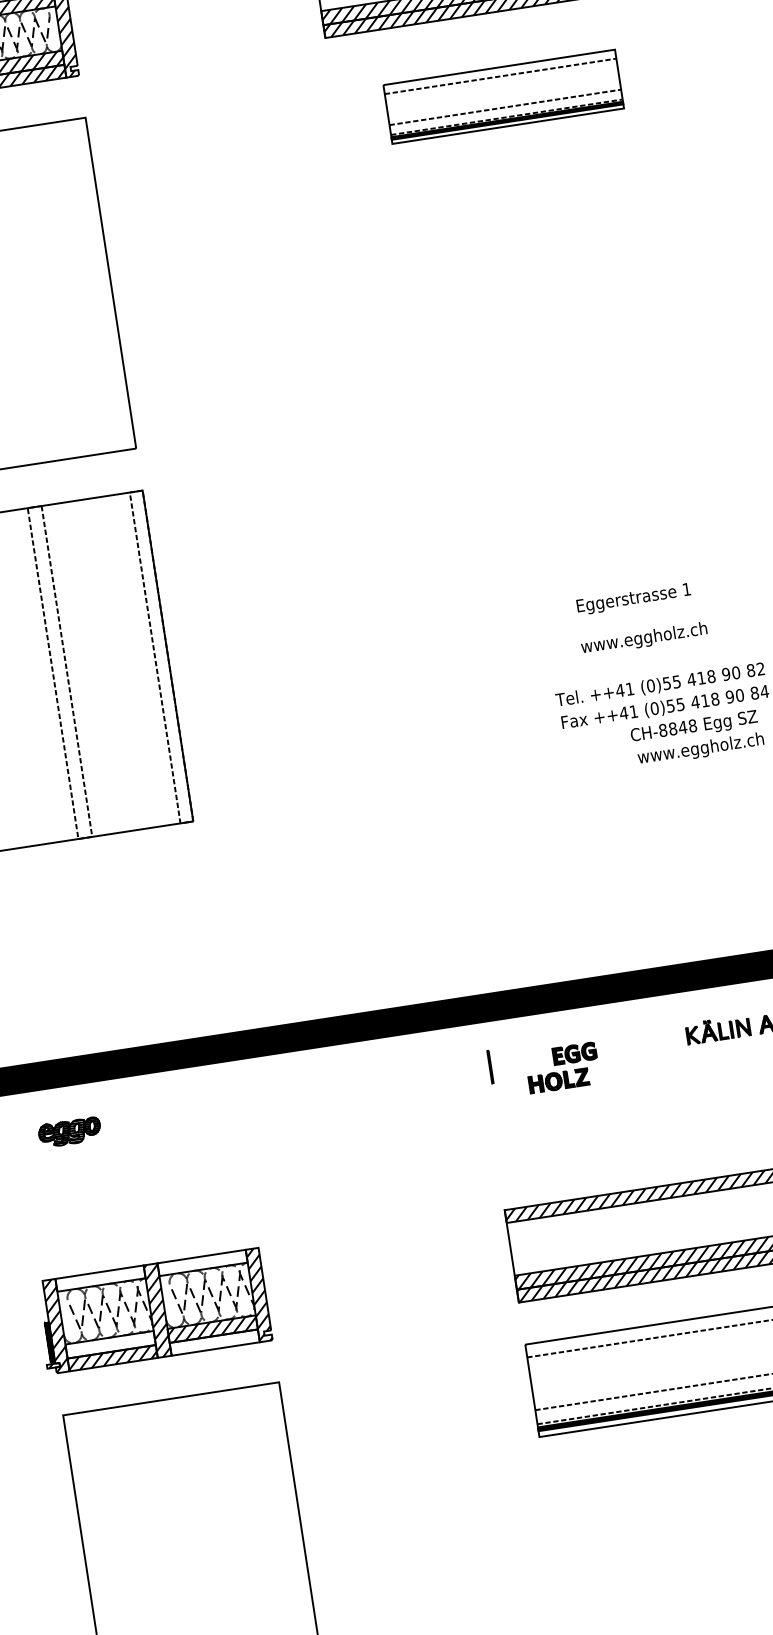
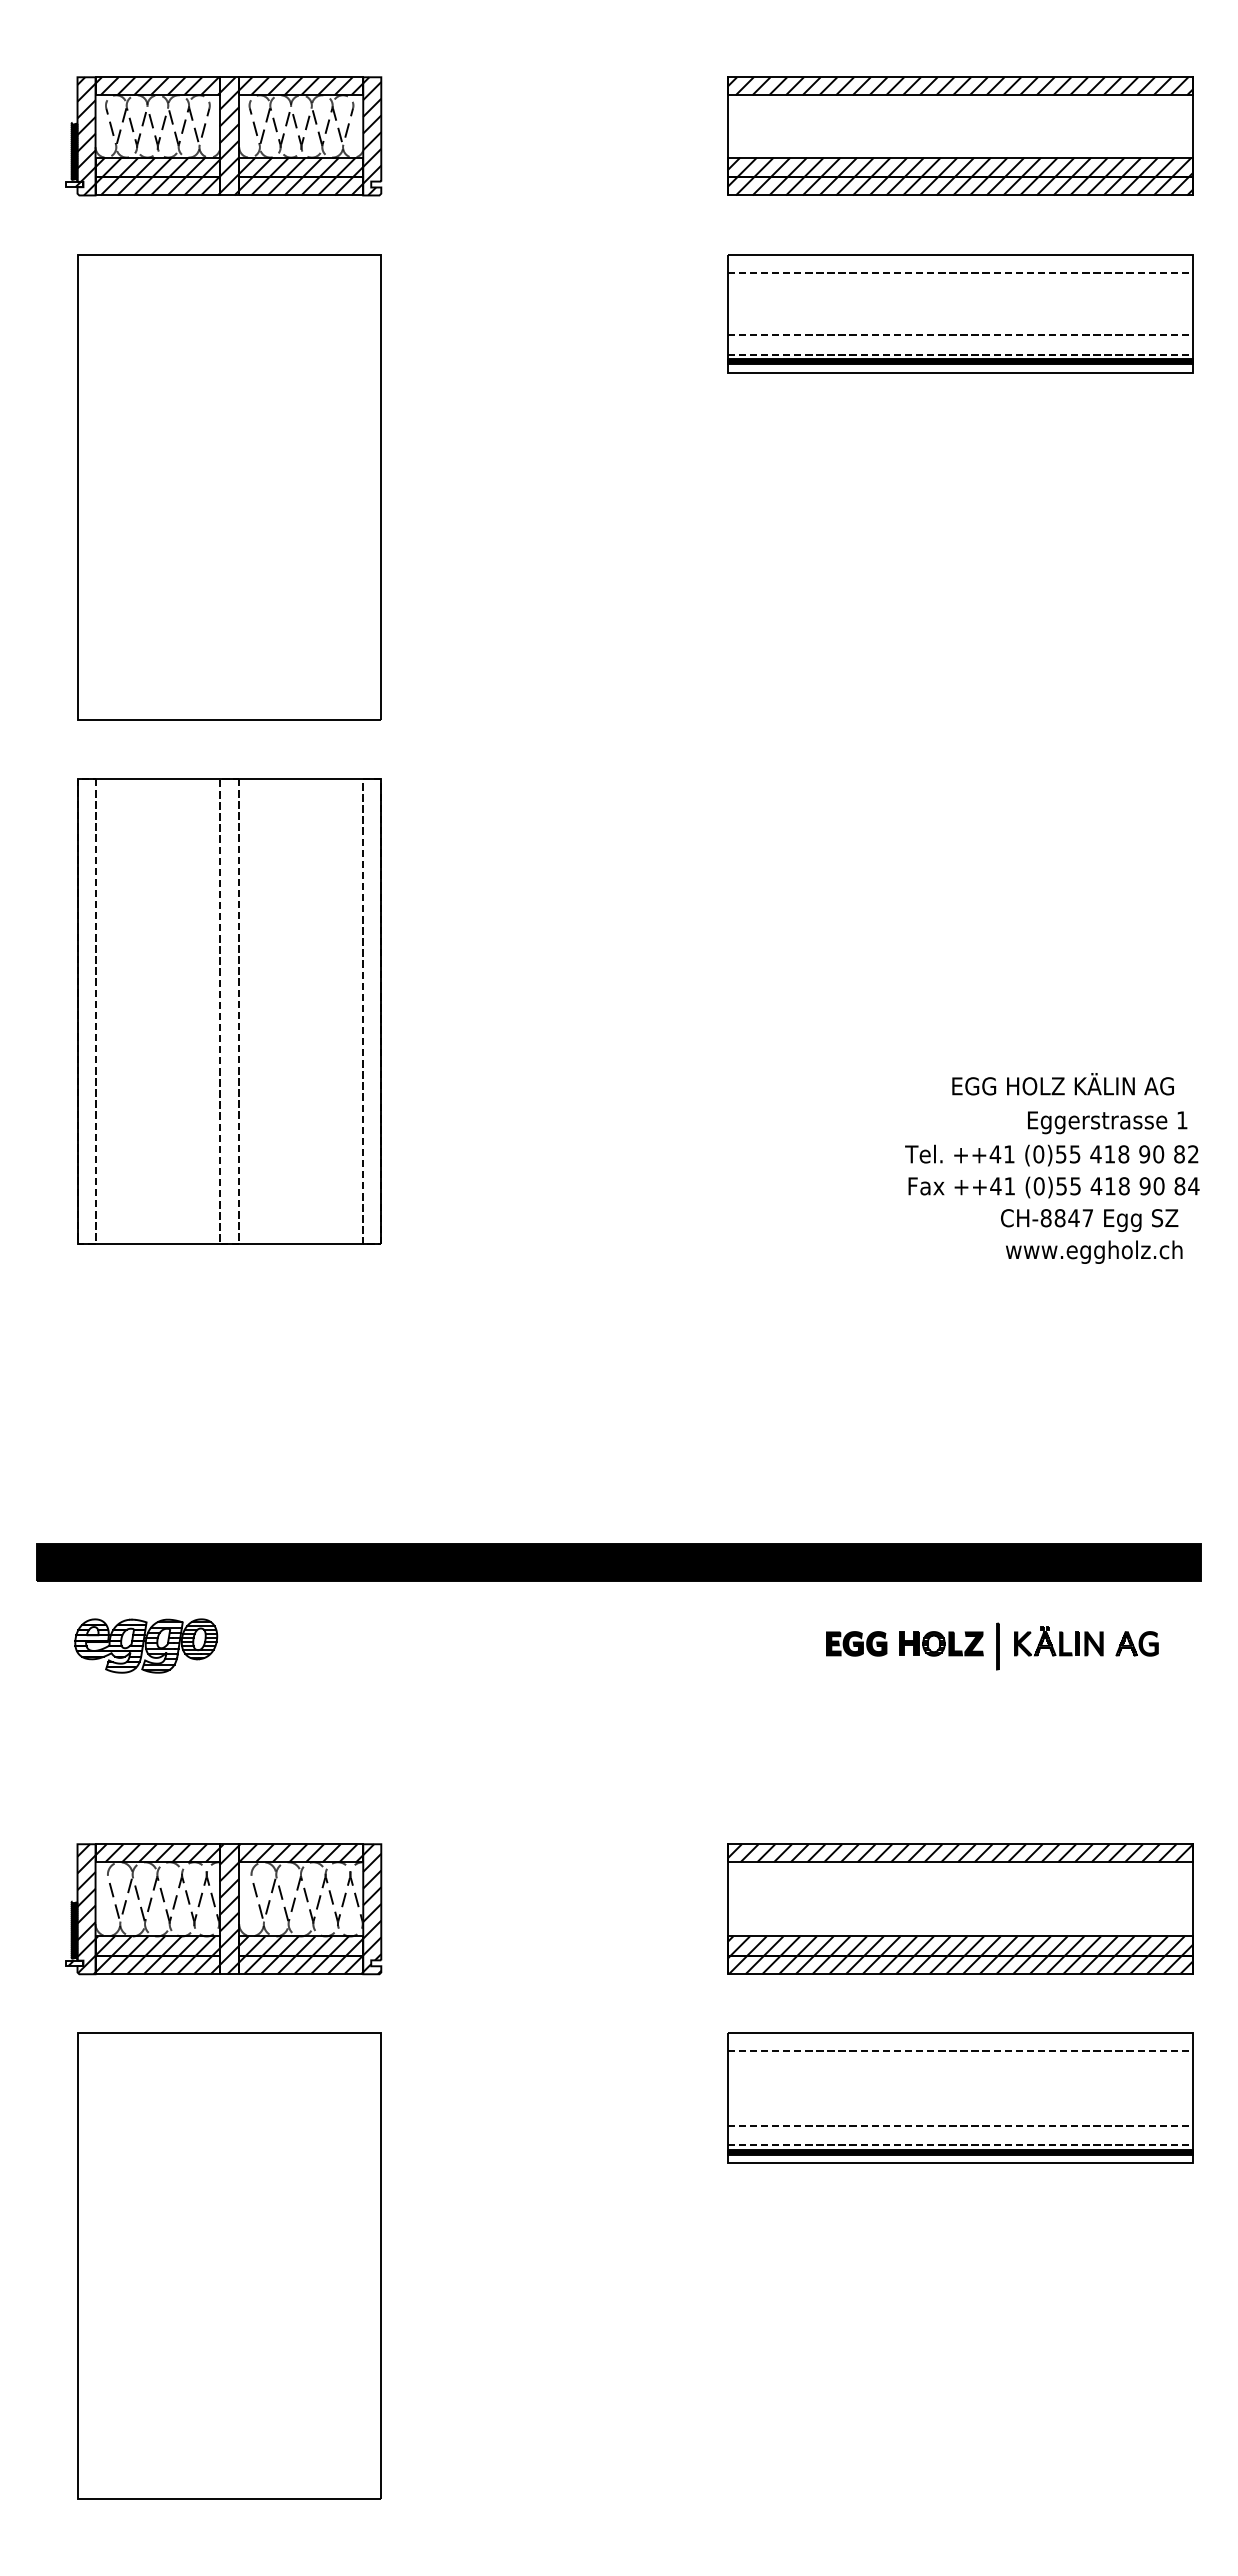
part: (503, 96) -> (960, 313), size x1.43
text: (633, 599) -> (1107, 1122), moved
text: (660, 635) -> (1062, 1086), www.eggholz.ch -> EGG HOLZ KÄLIN AG
text: (692, 726) -> (1087, 1218), CH-8848 -> CH-8847
line: (490, 1067) -> (997, 1646), moved
part: (559, 1080) -> (941, 1643), moved
part: (70, 1132) -> (146, 1645), size x1.67
hatch: (202, 1263) -> (301, 1853), added
hatch: (100, 1278) -> (157, 1853), added
hatch: (215, 1342) -> (301, 1965), added
hatch: (110, 1344) -> (157, 1946), added

